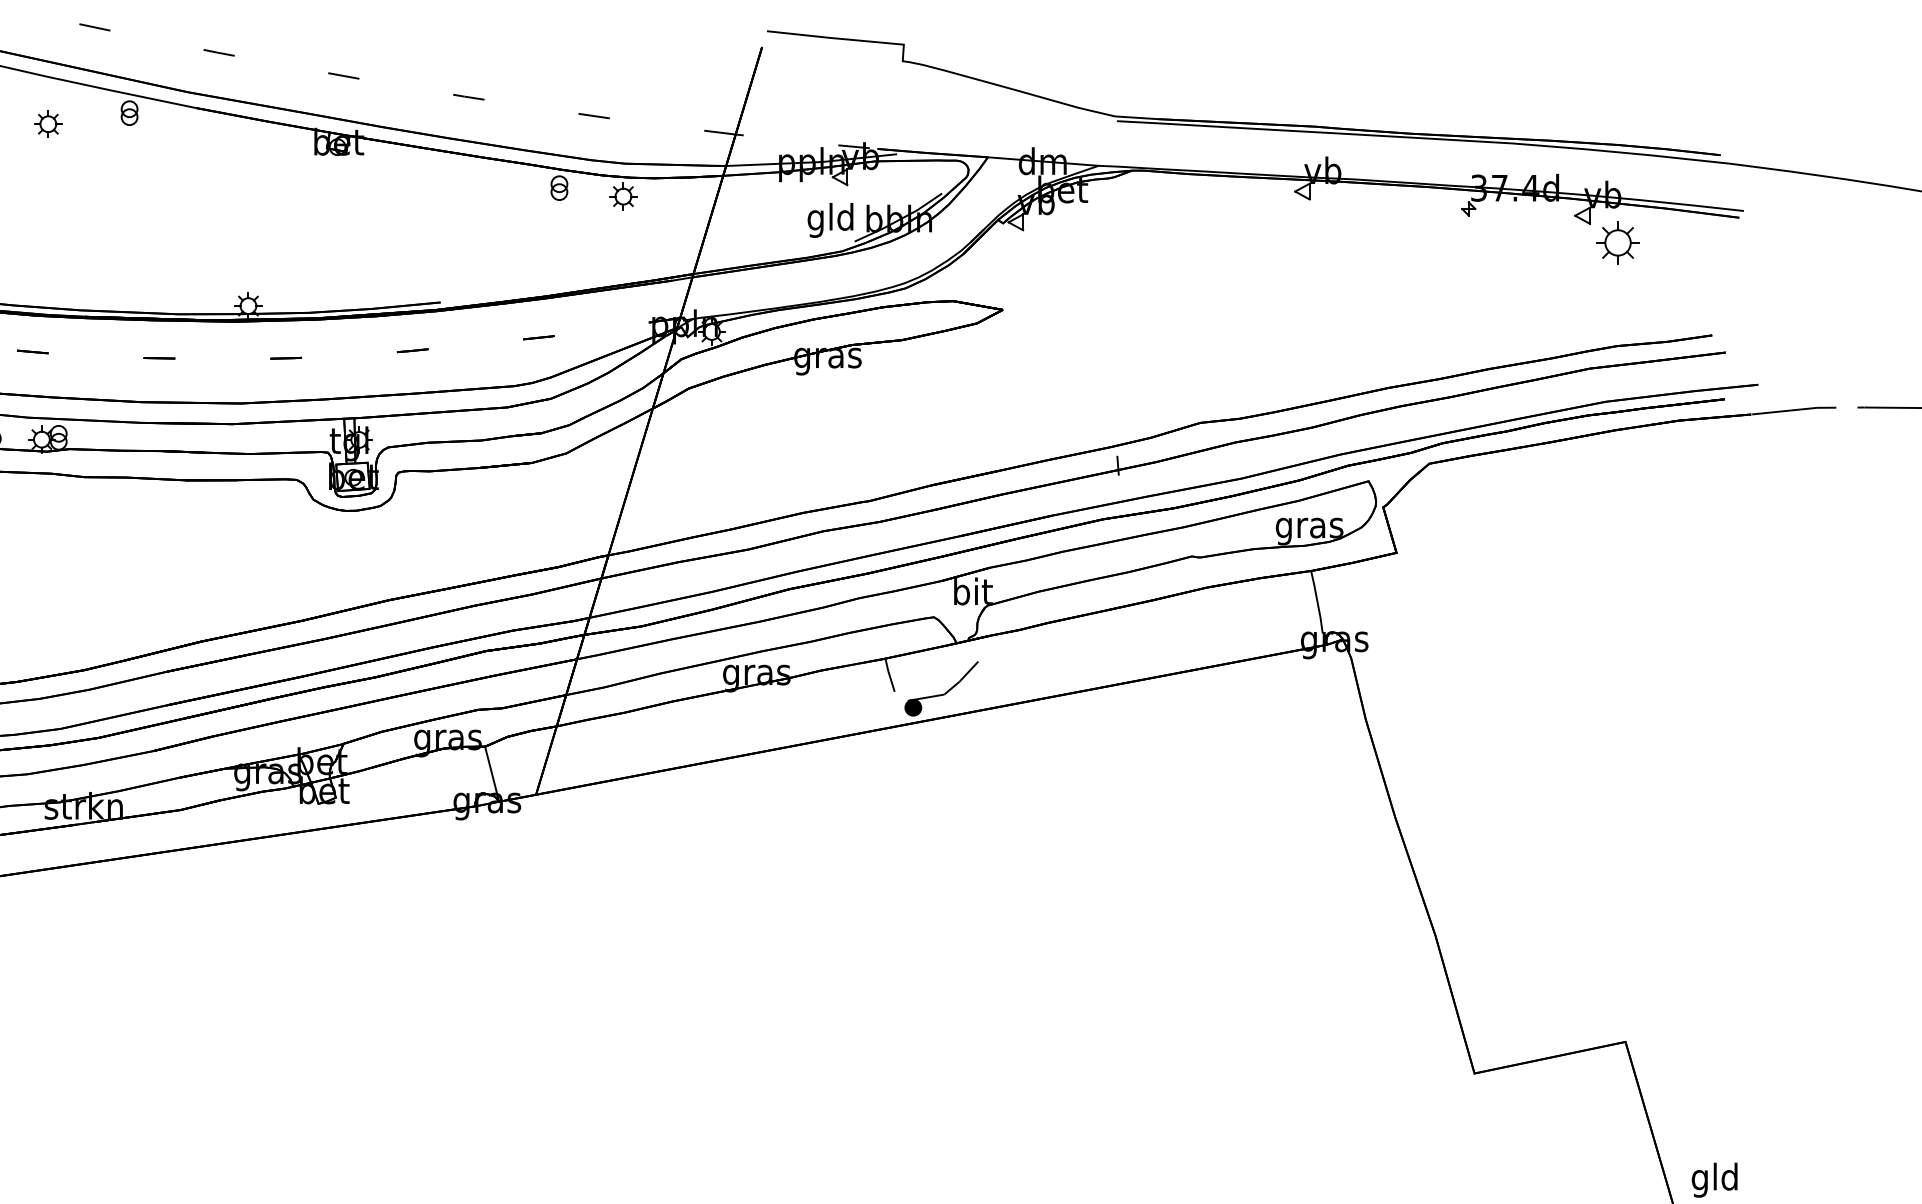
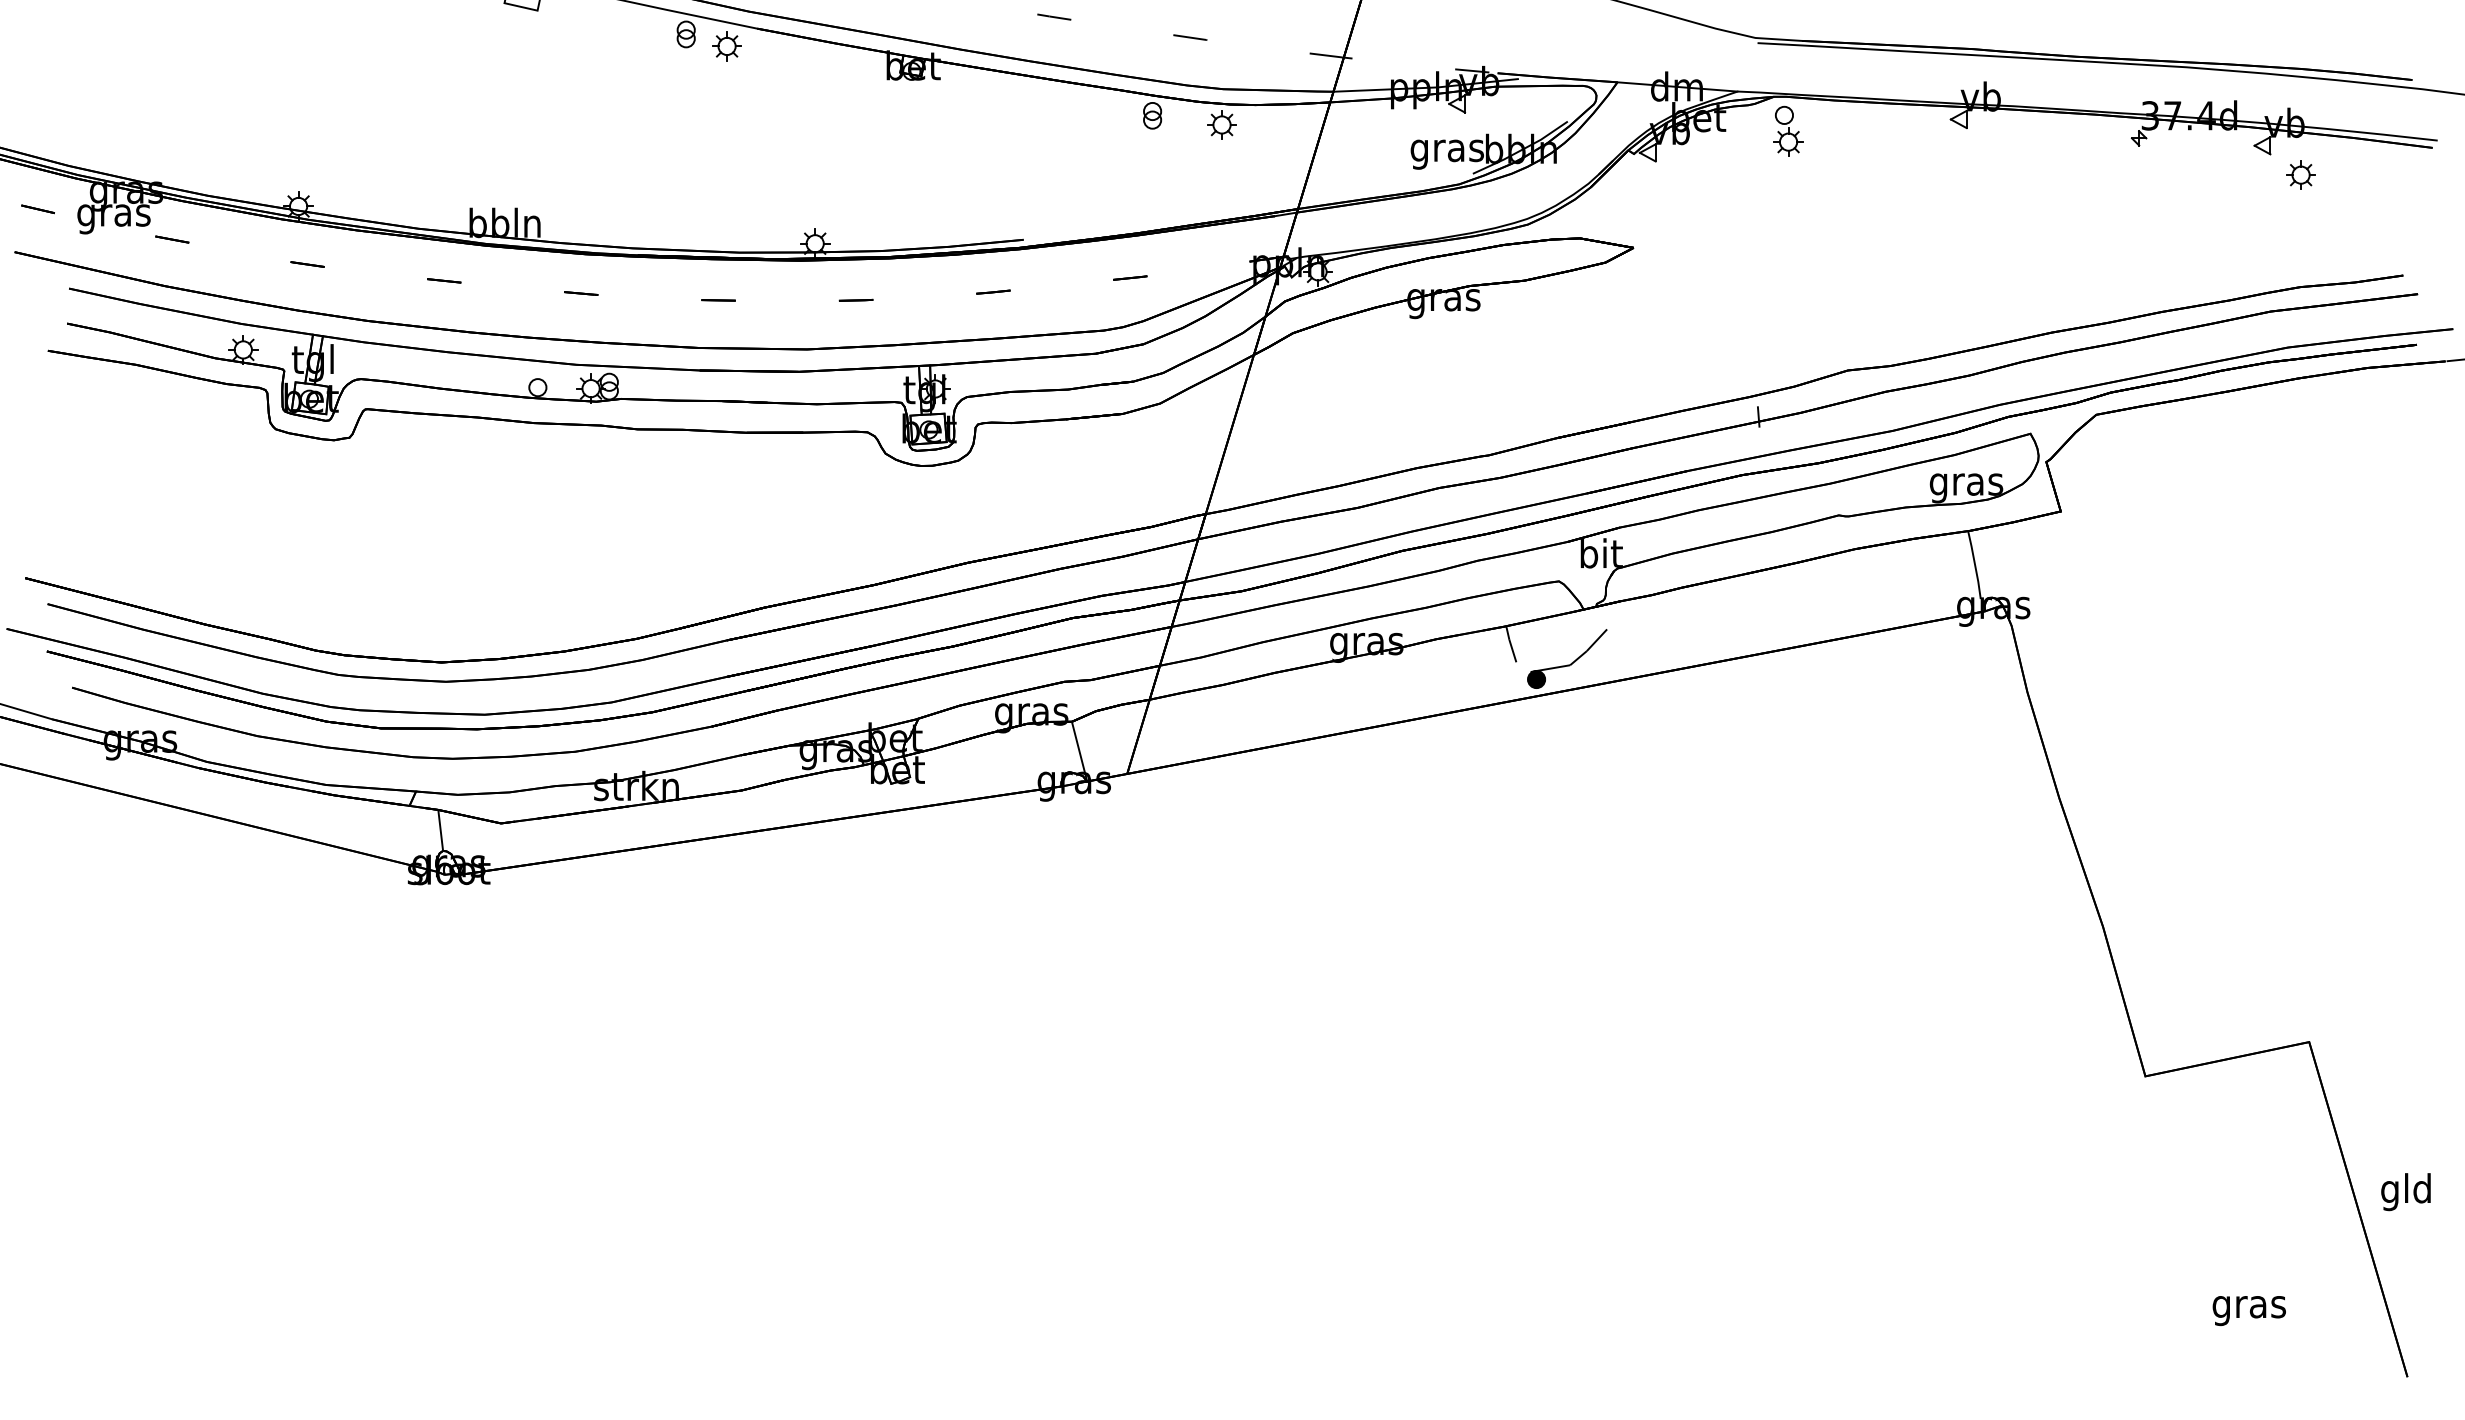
part: (47, 124) -> (726, 46), moved
part: (1145, 201) -> (1788, 130), added
text: (830, 220) -> (1446, 150), gld -> gras
part: (1617, 242) -> (2300, 174), size x0.62

